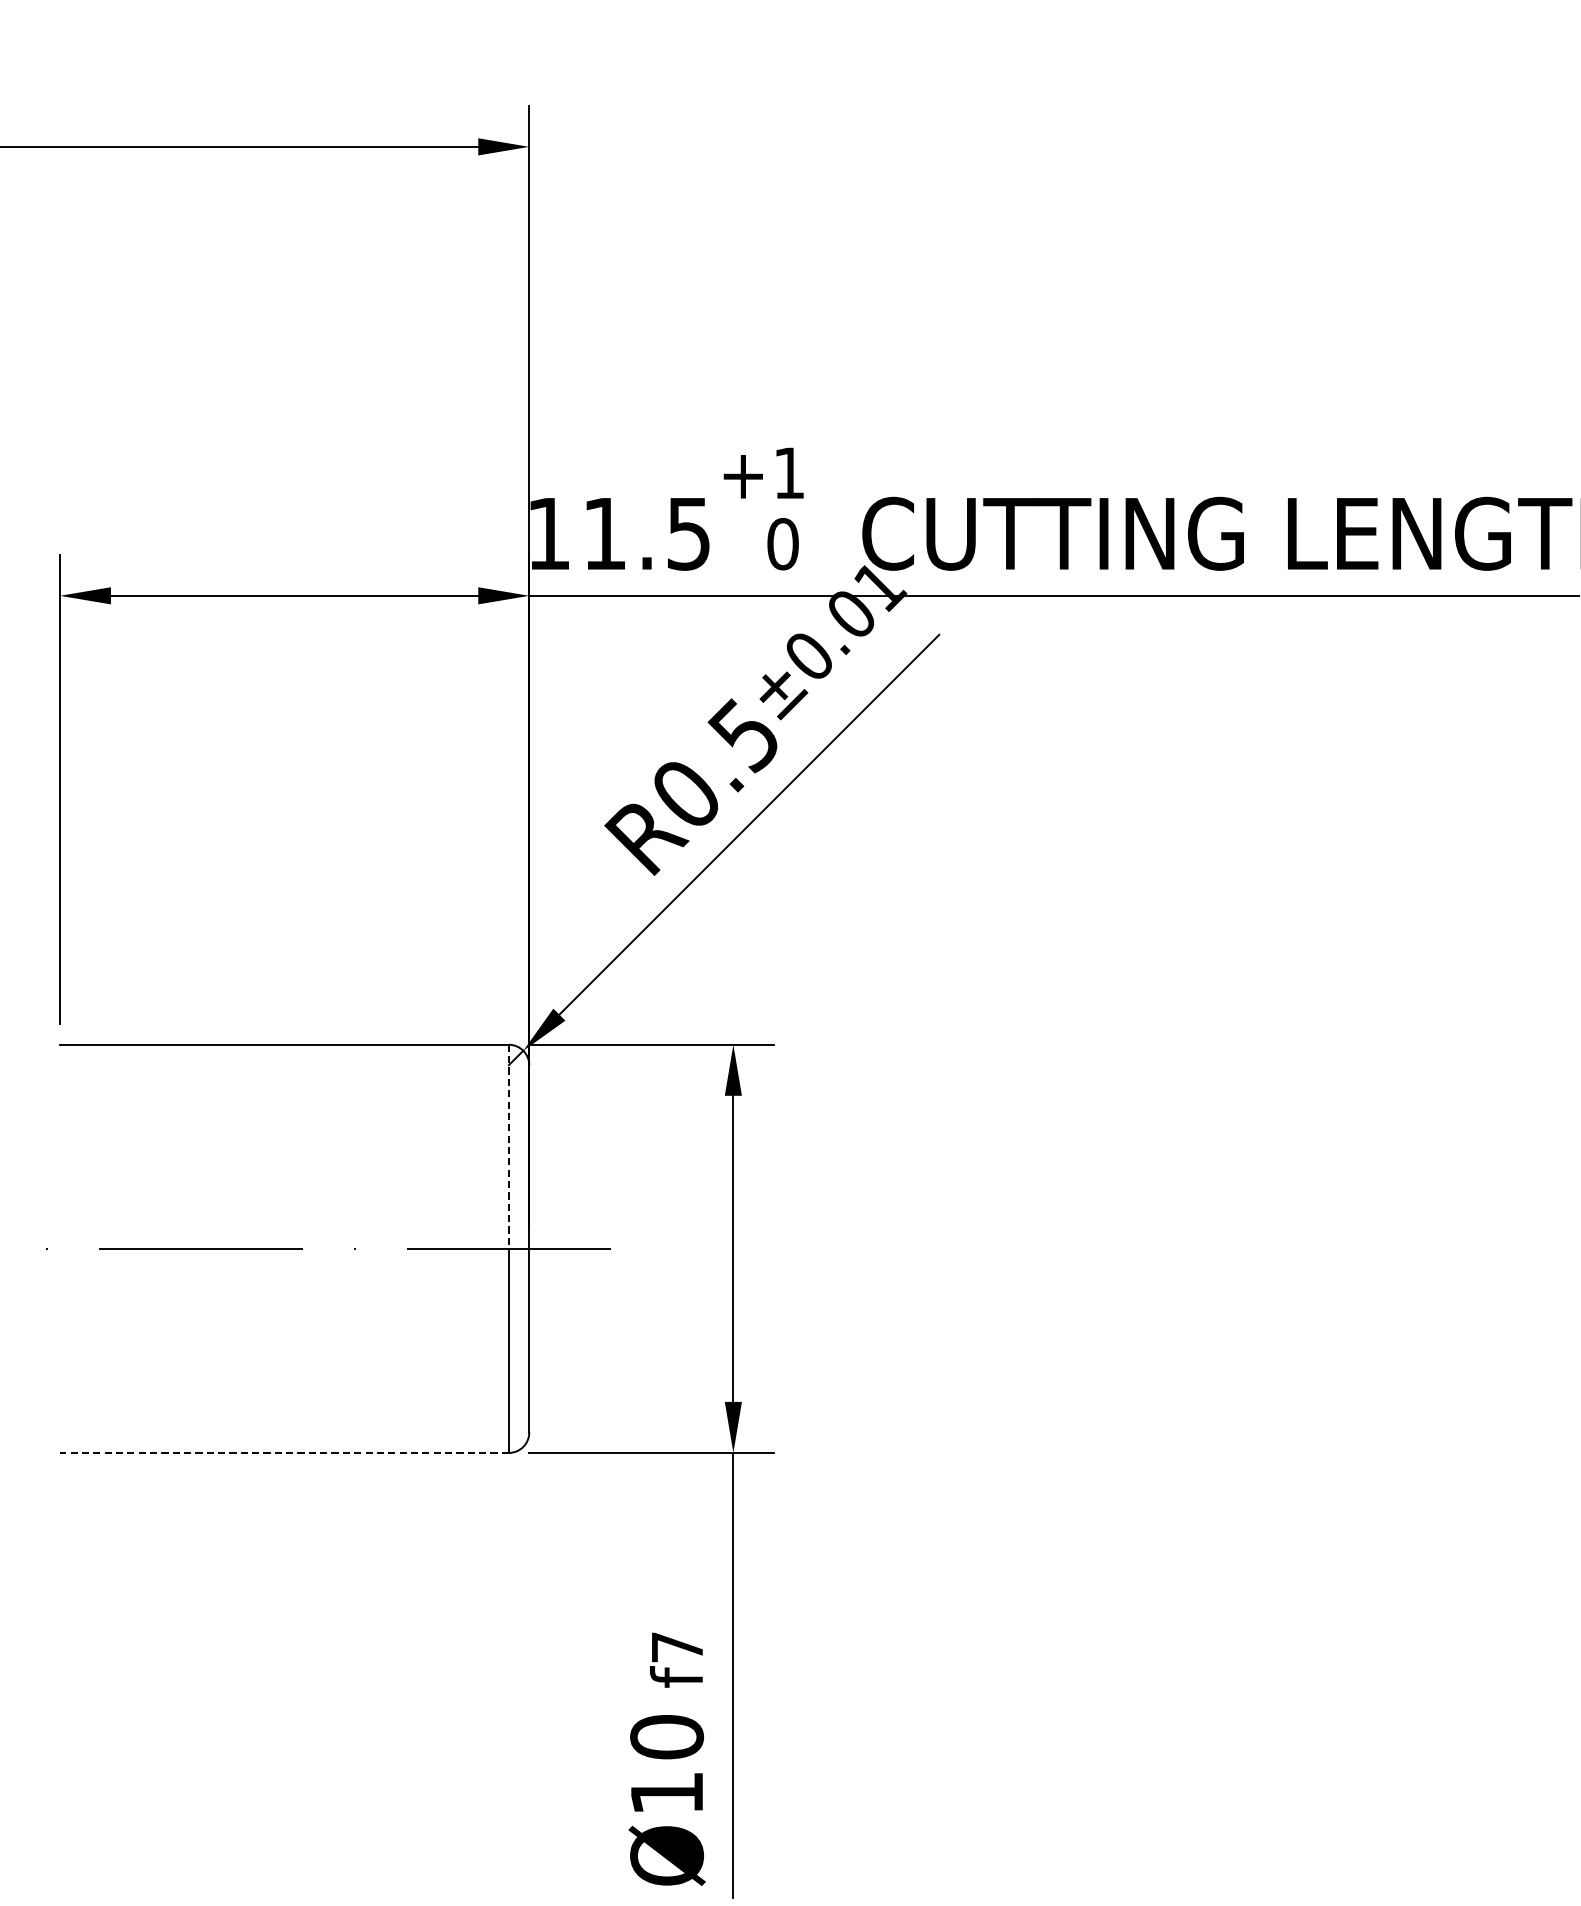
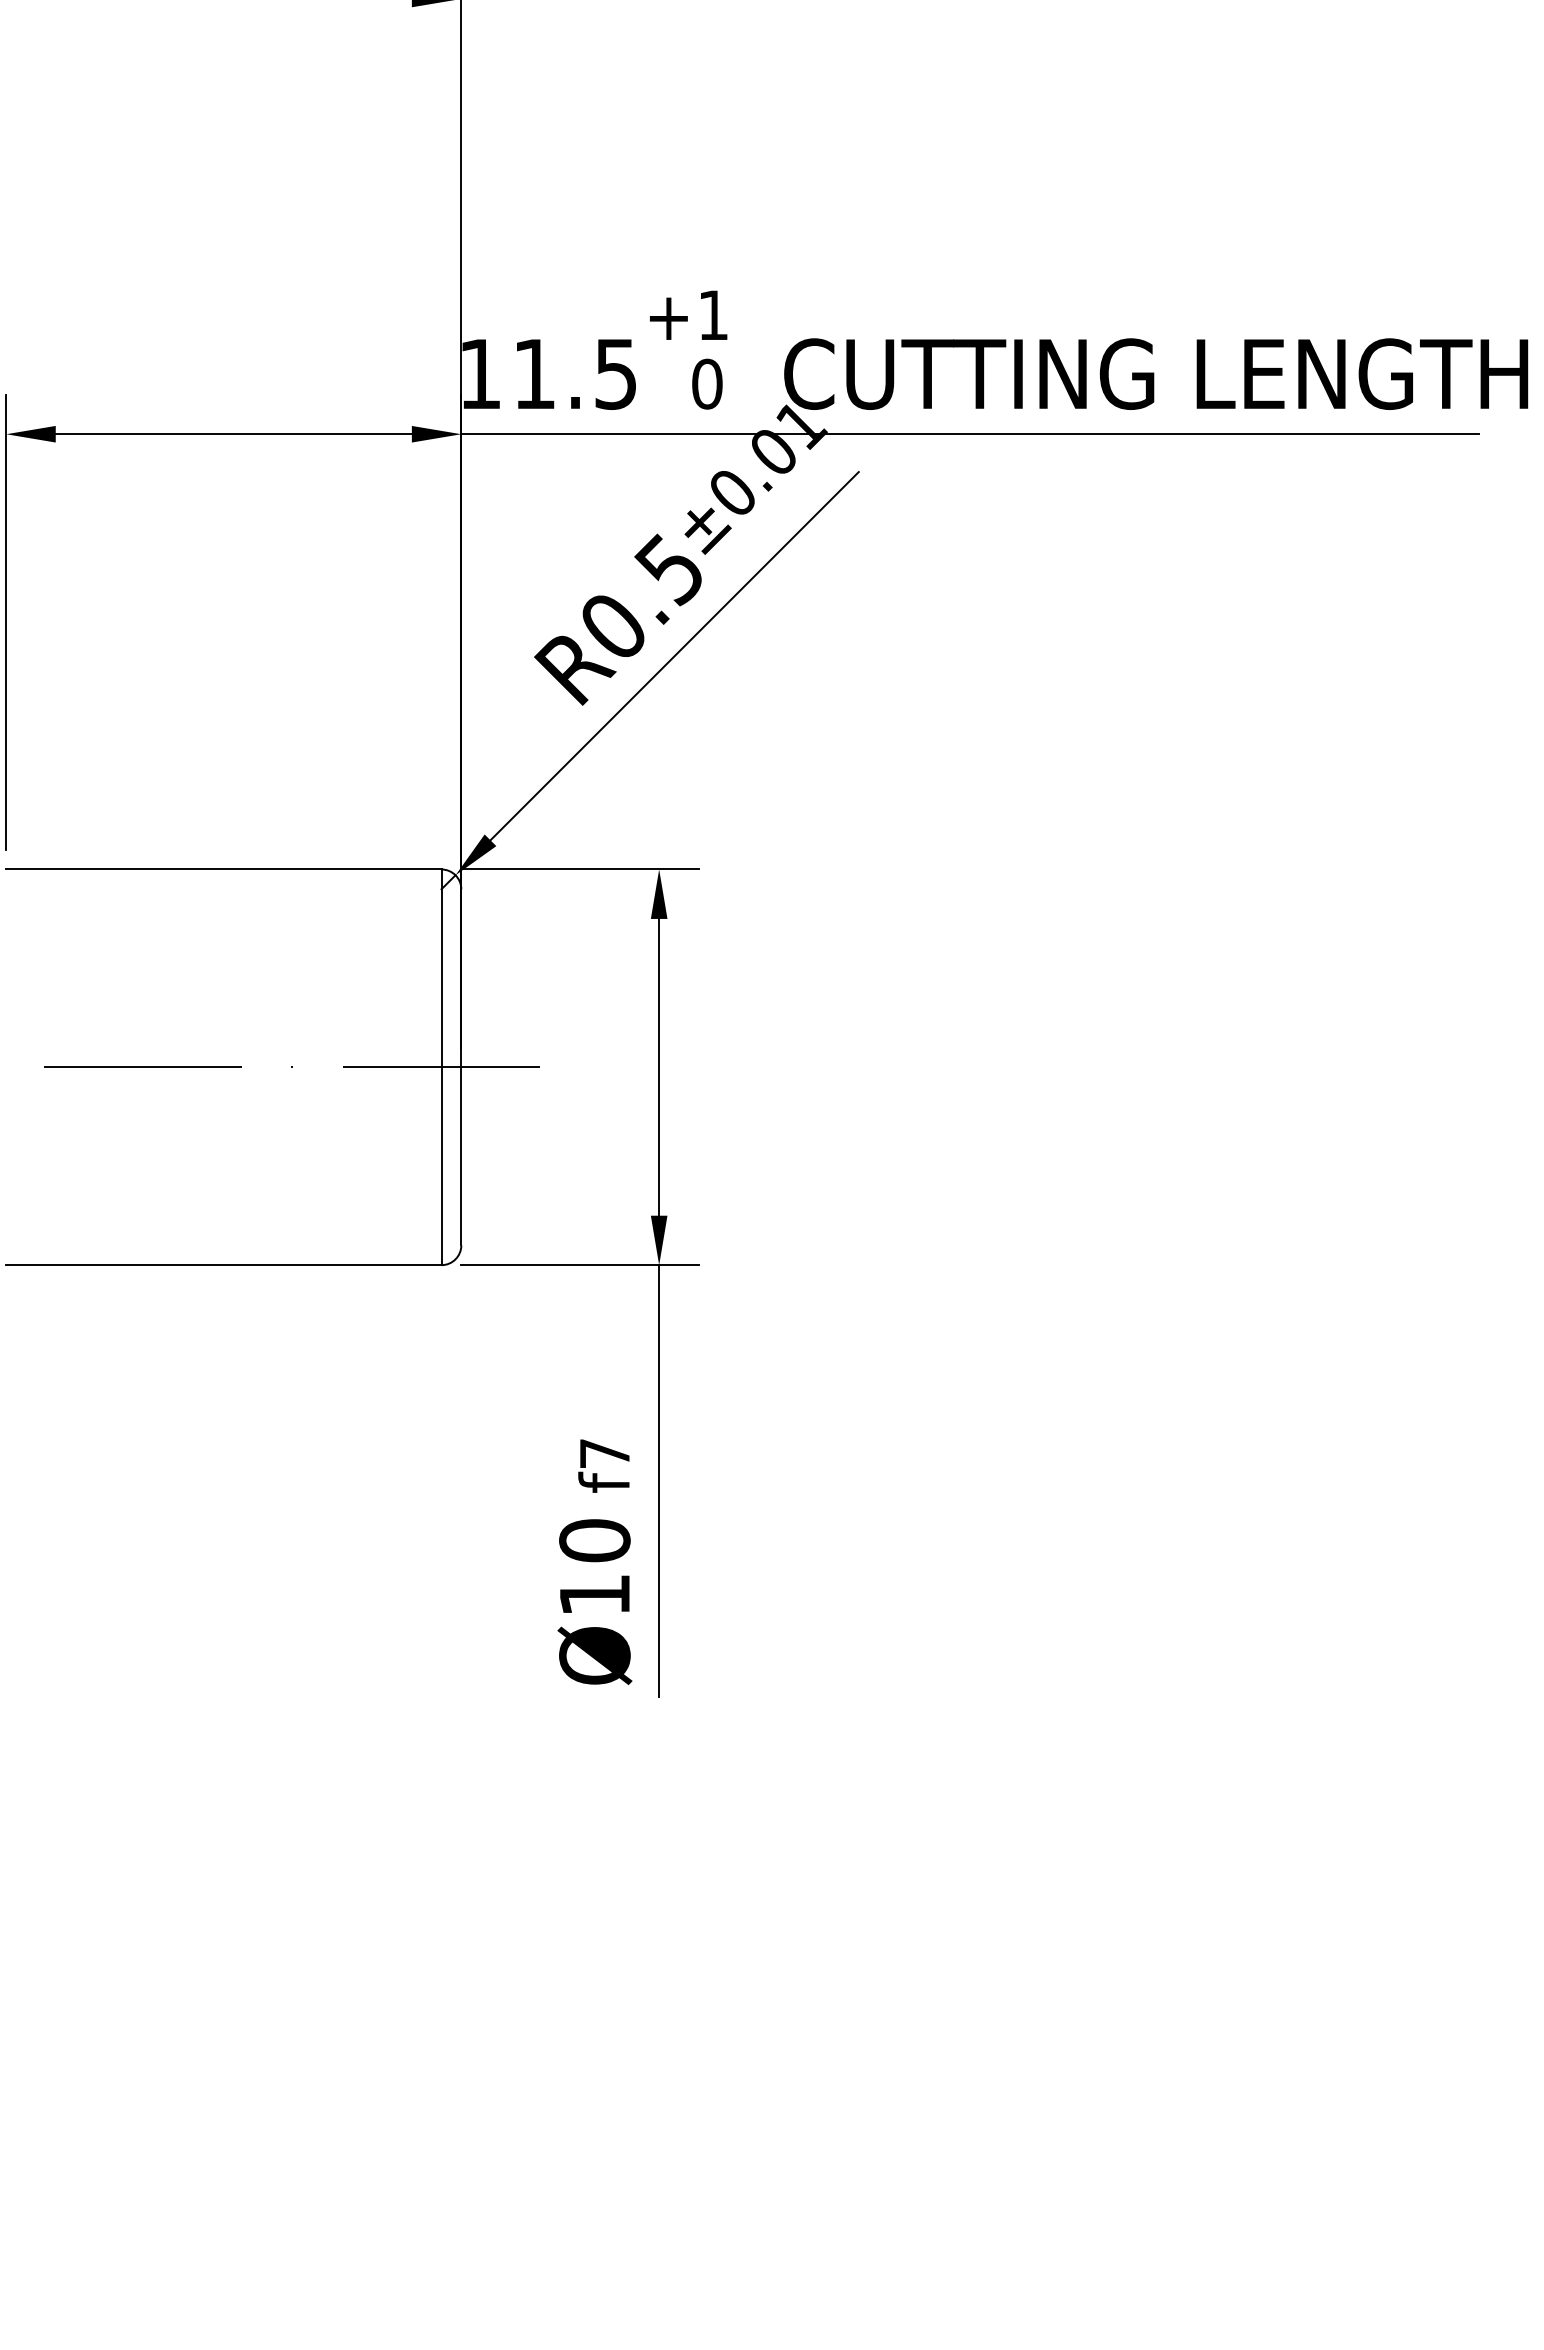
line: (508, 1146) -> (441, 968), dashed -> solid
line: (283, 1453) -> (223, 1265), dashed -> solid

